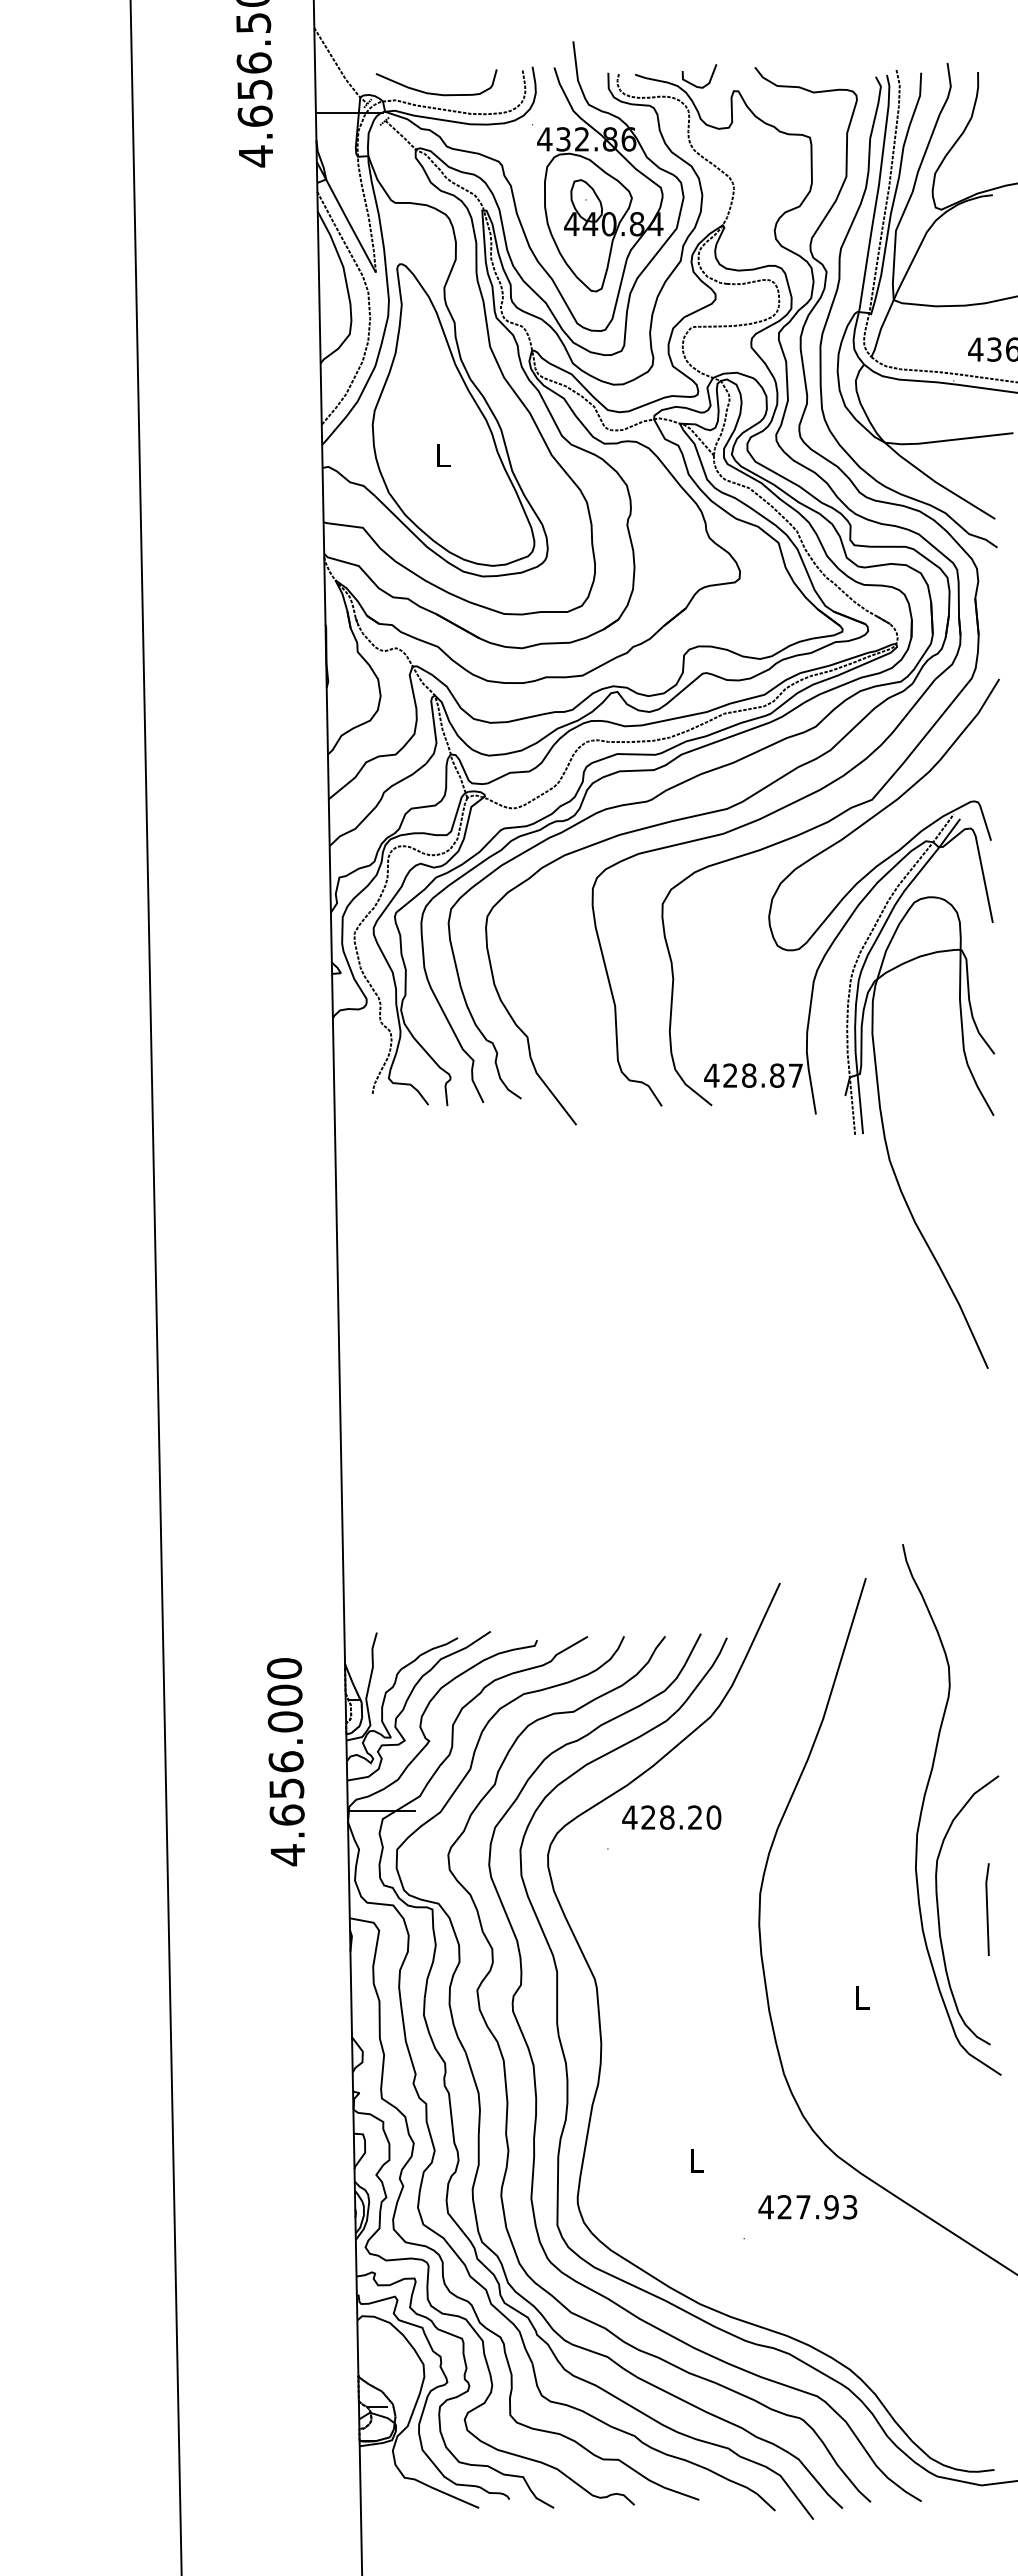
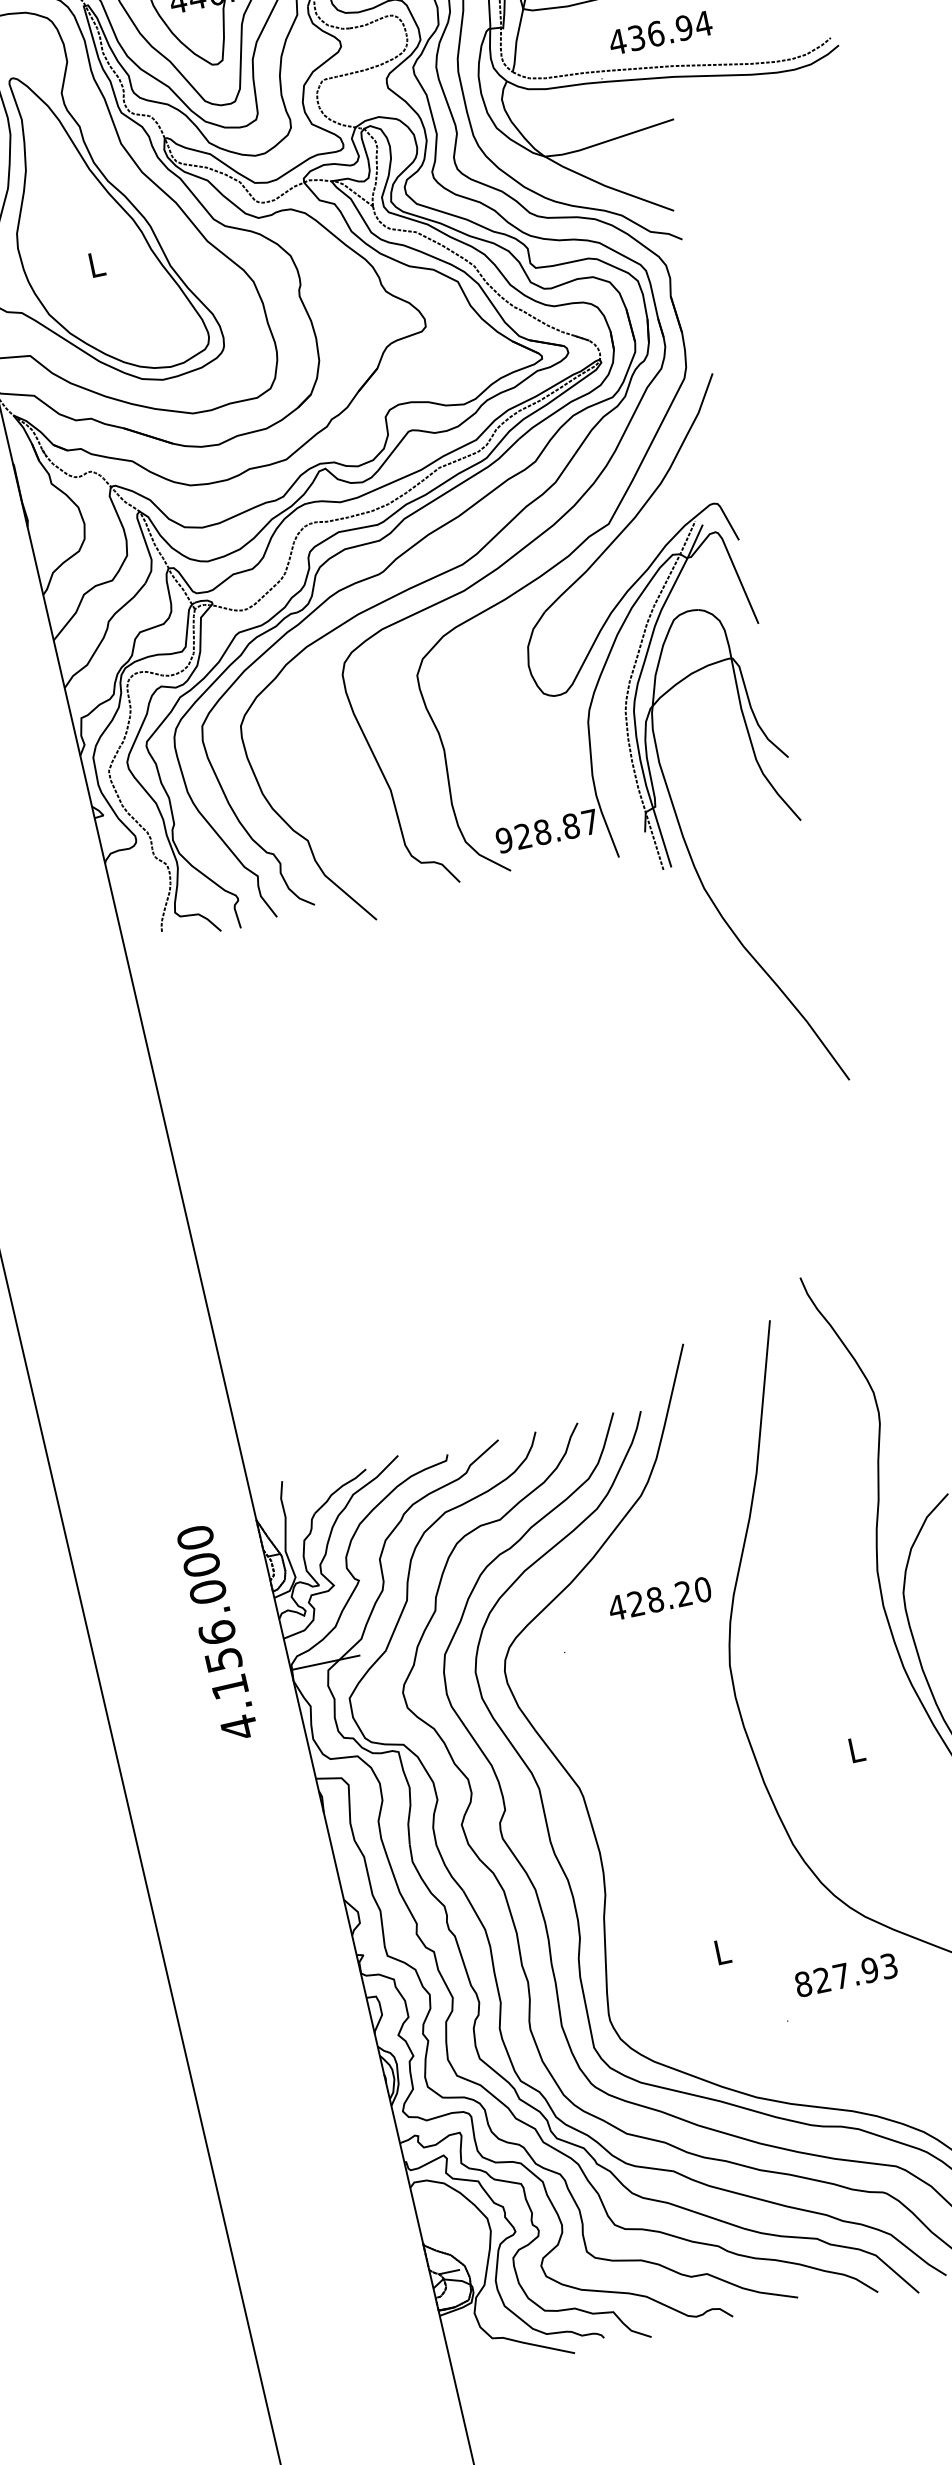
text: (711, 1075) -> (504, 840), 428.87 -> 928.87
text: (286, 1814) -> (229, 1686), 4.656.000 -> 4.156.000
text: (671, 1817) -> (659, 1598), moved
text: (765, 2207) -> (802, 1984), 427.93 -> 827.93

